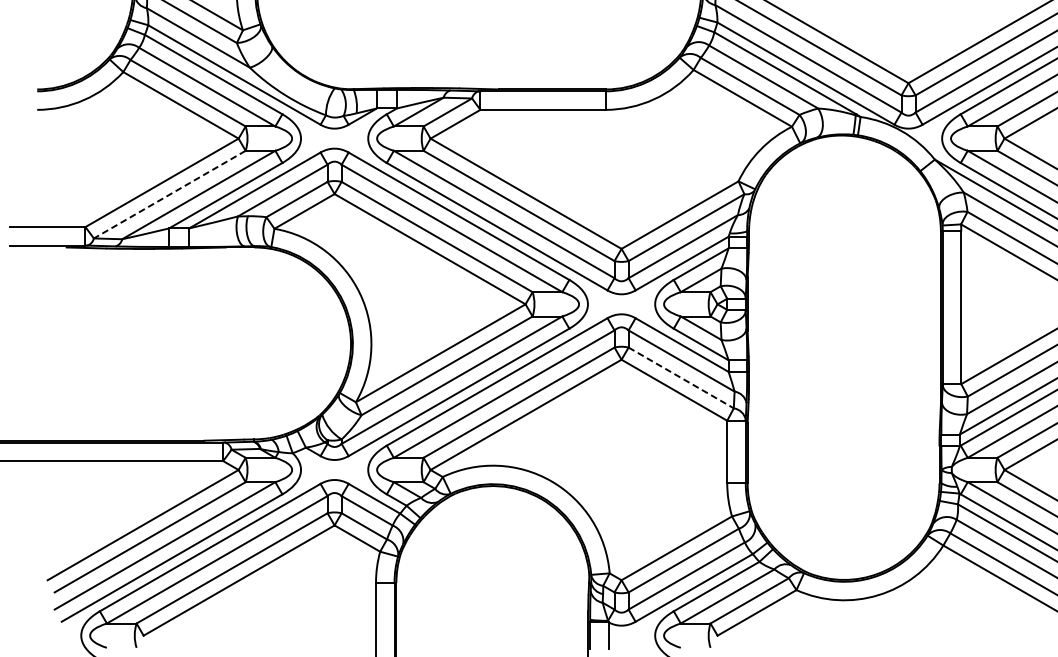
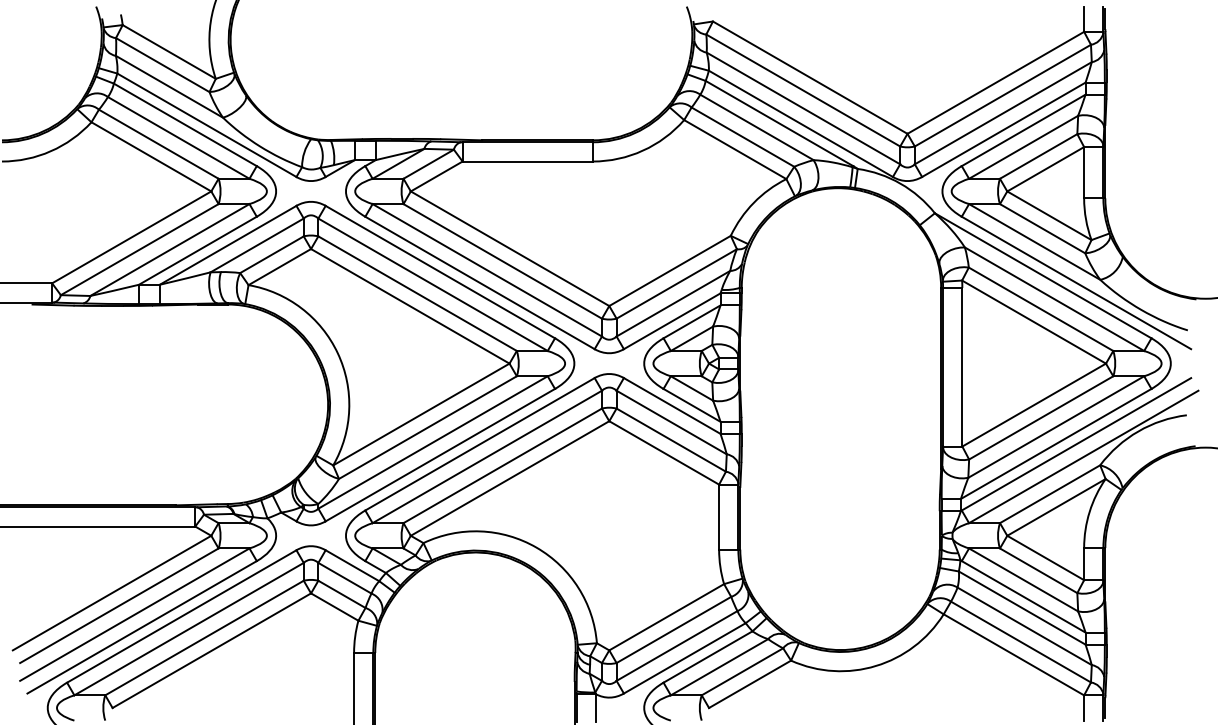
line: (169, 194) -> (139, 249), dashed -> solid
line: (681, 378) -> (671, 440), dashed -> solid

